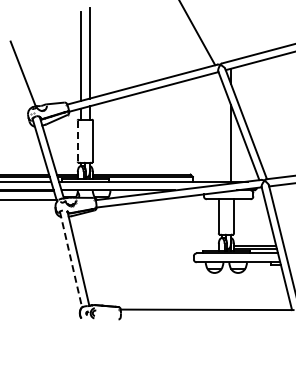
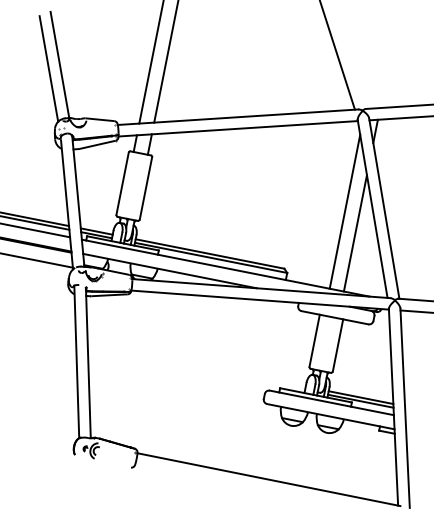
line: (16, 77) -> (48, 68), added
line: (221, 130) -> (344, 210), added
line: (77, 141) -> (122, 184), dashed -> solid
line: (71, 259) -> (77, 362), dashed -> solid

